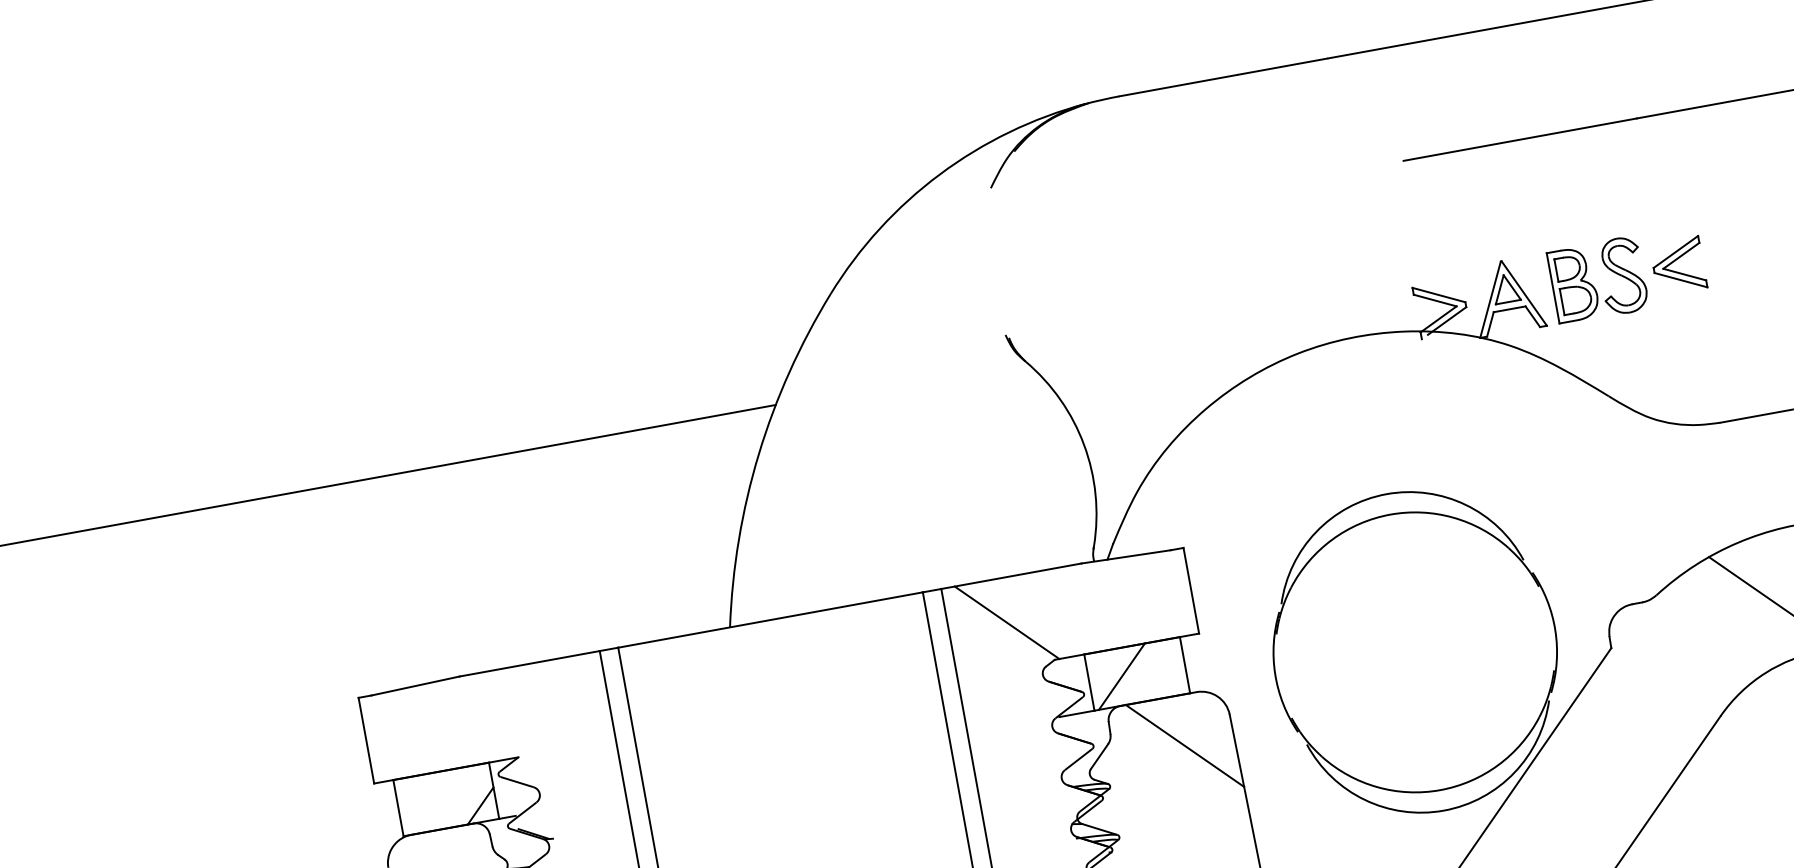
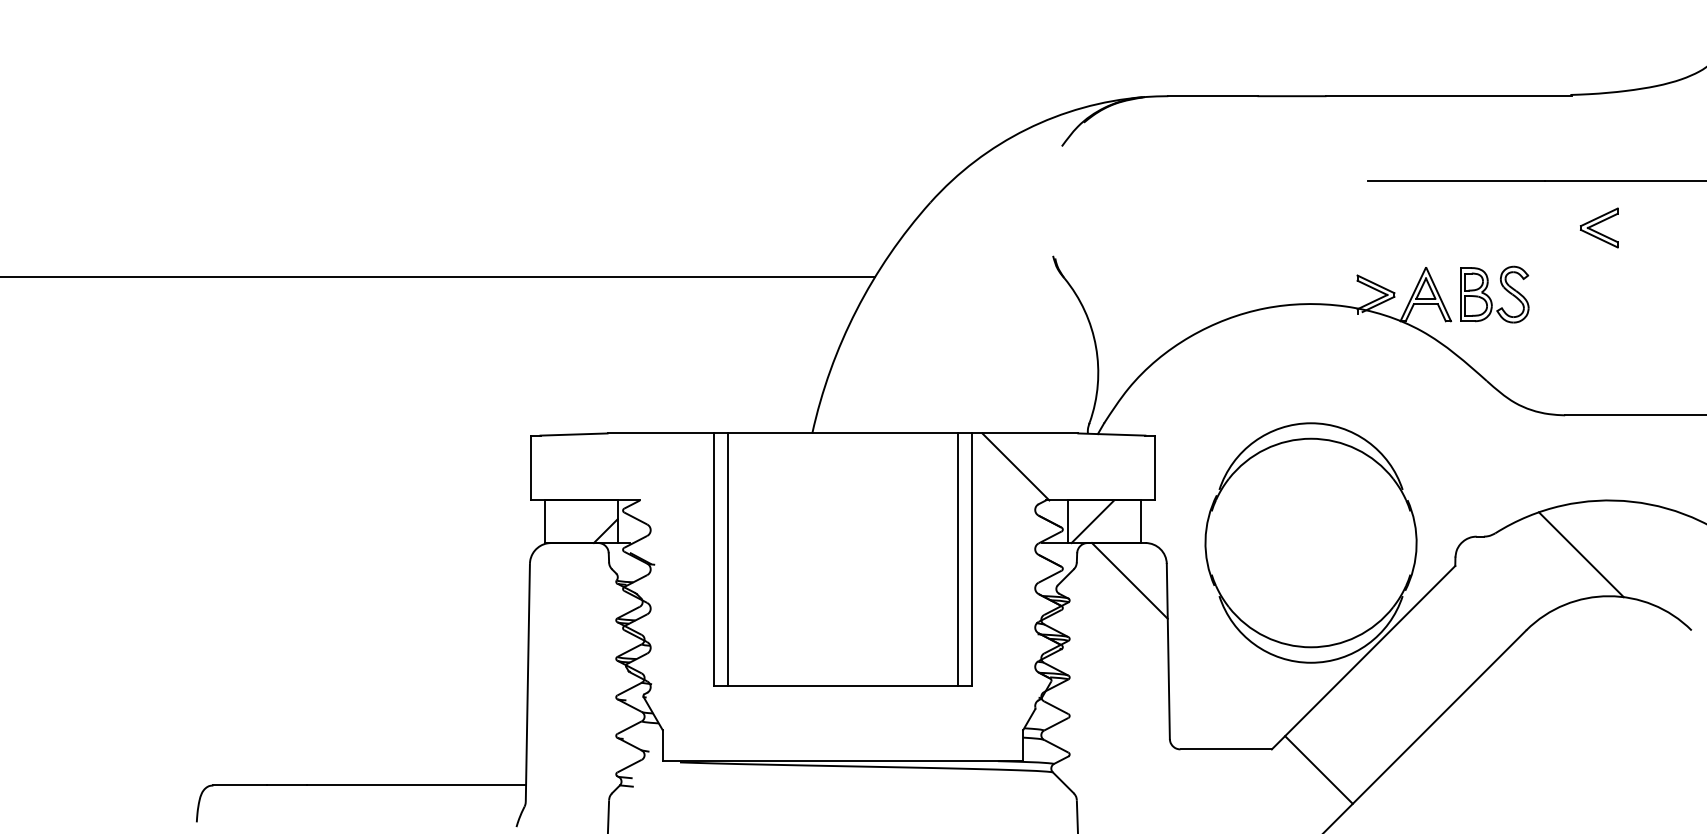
part: (1677, 265) -> (1598, 227), moved

